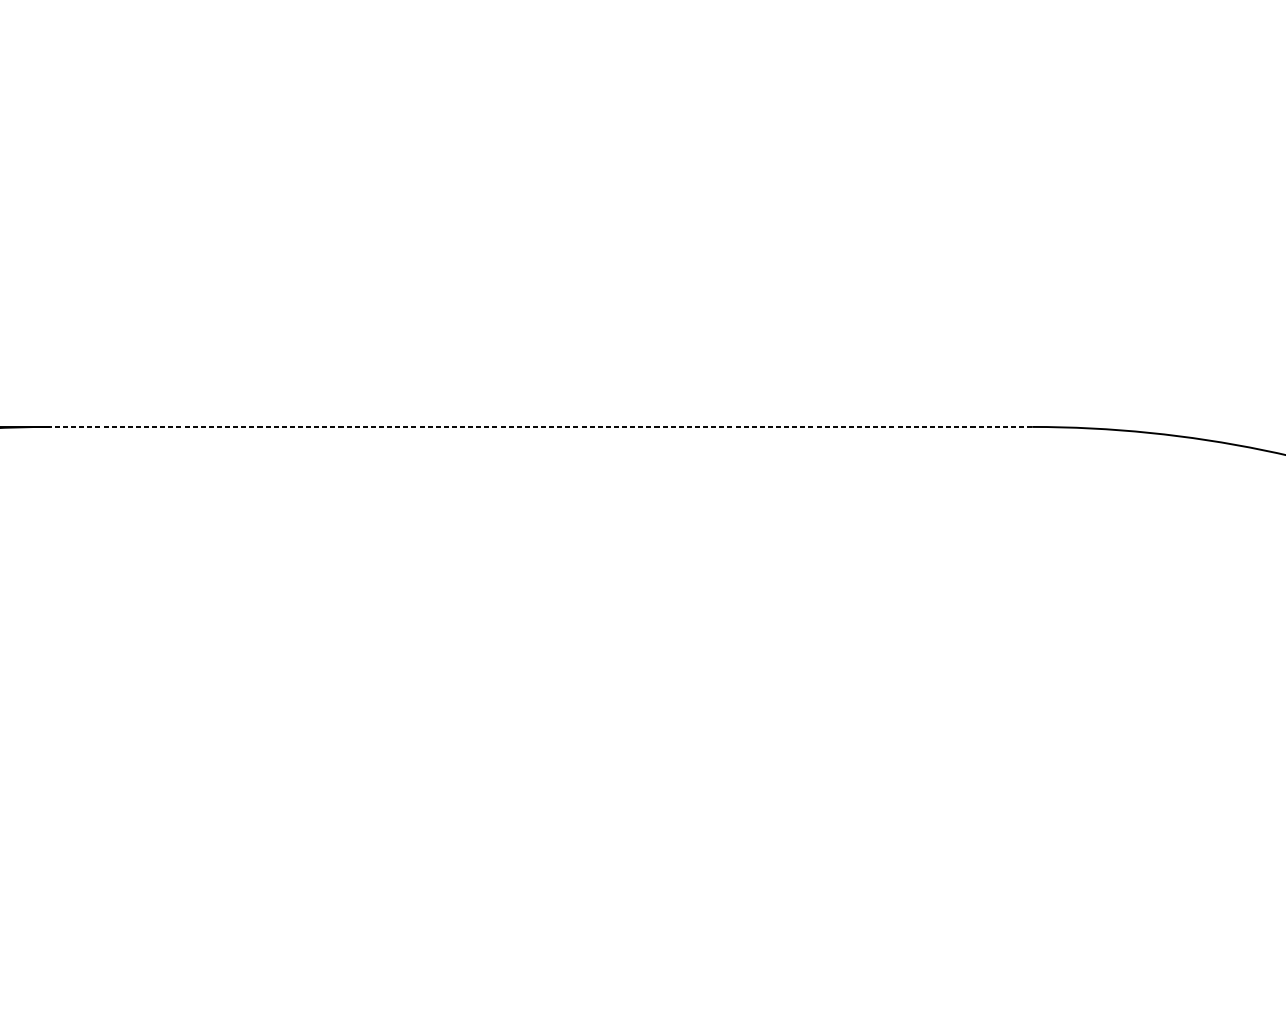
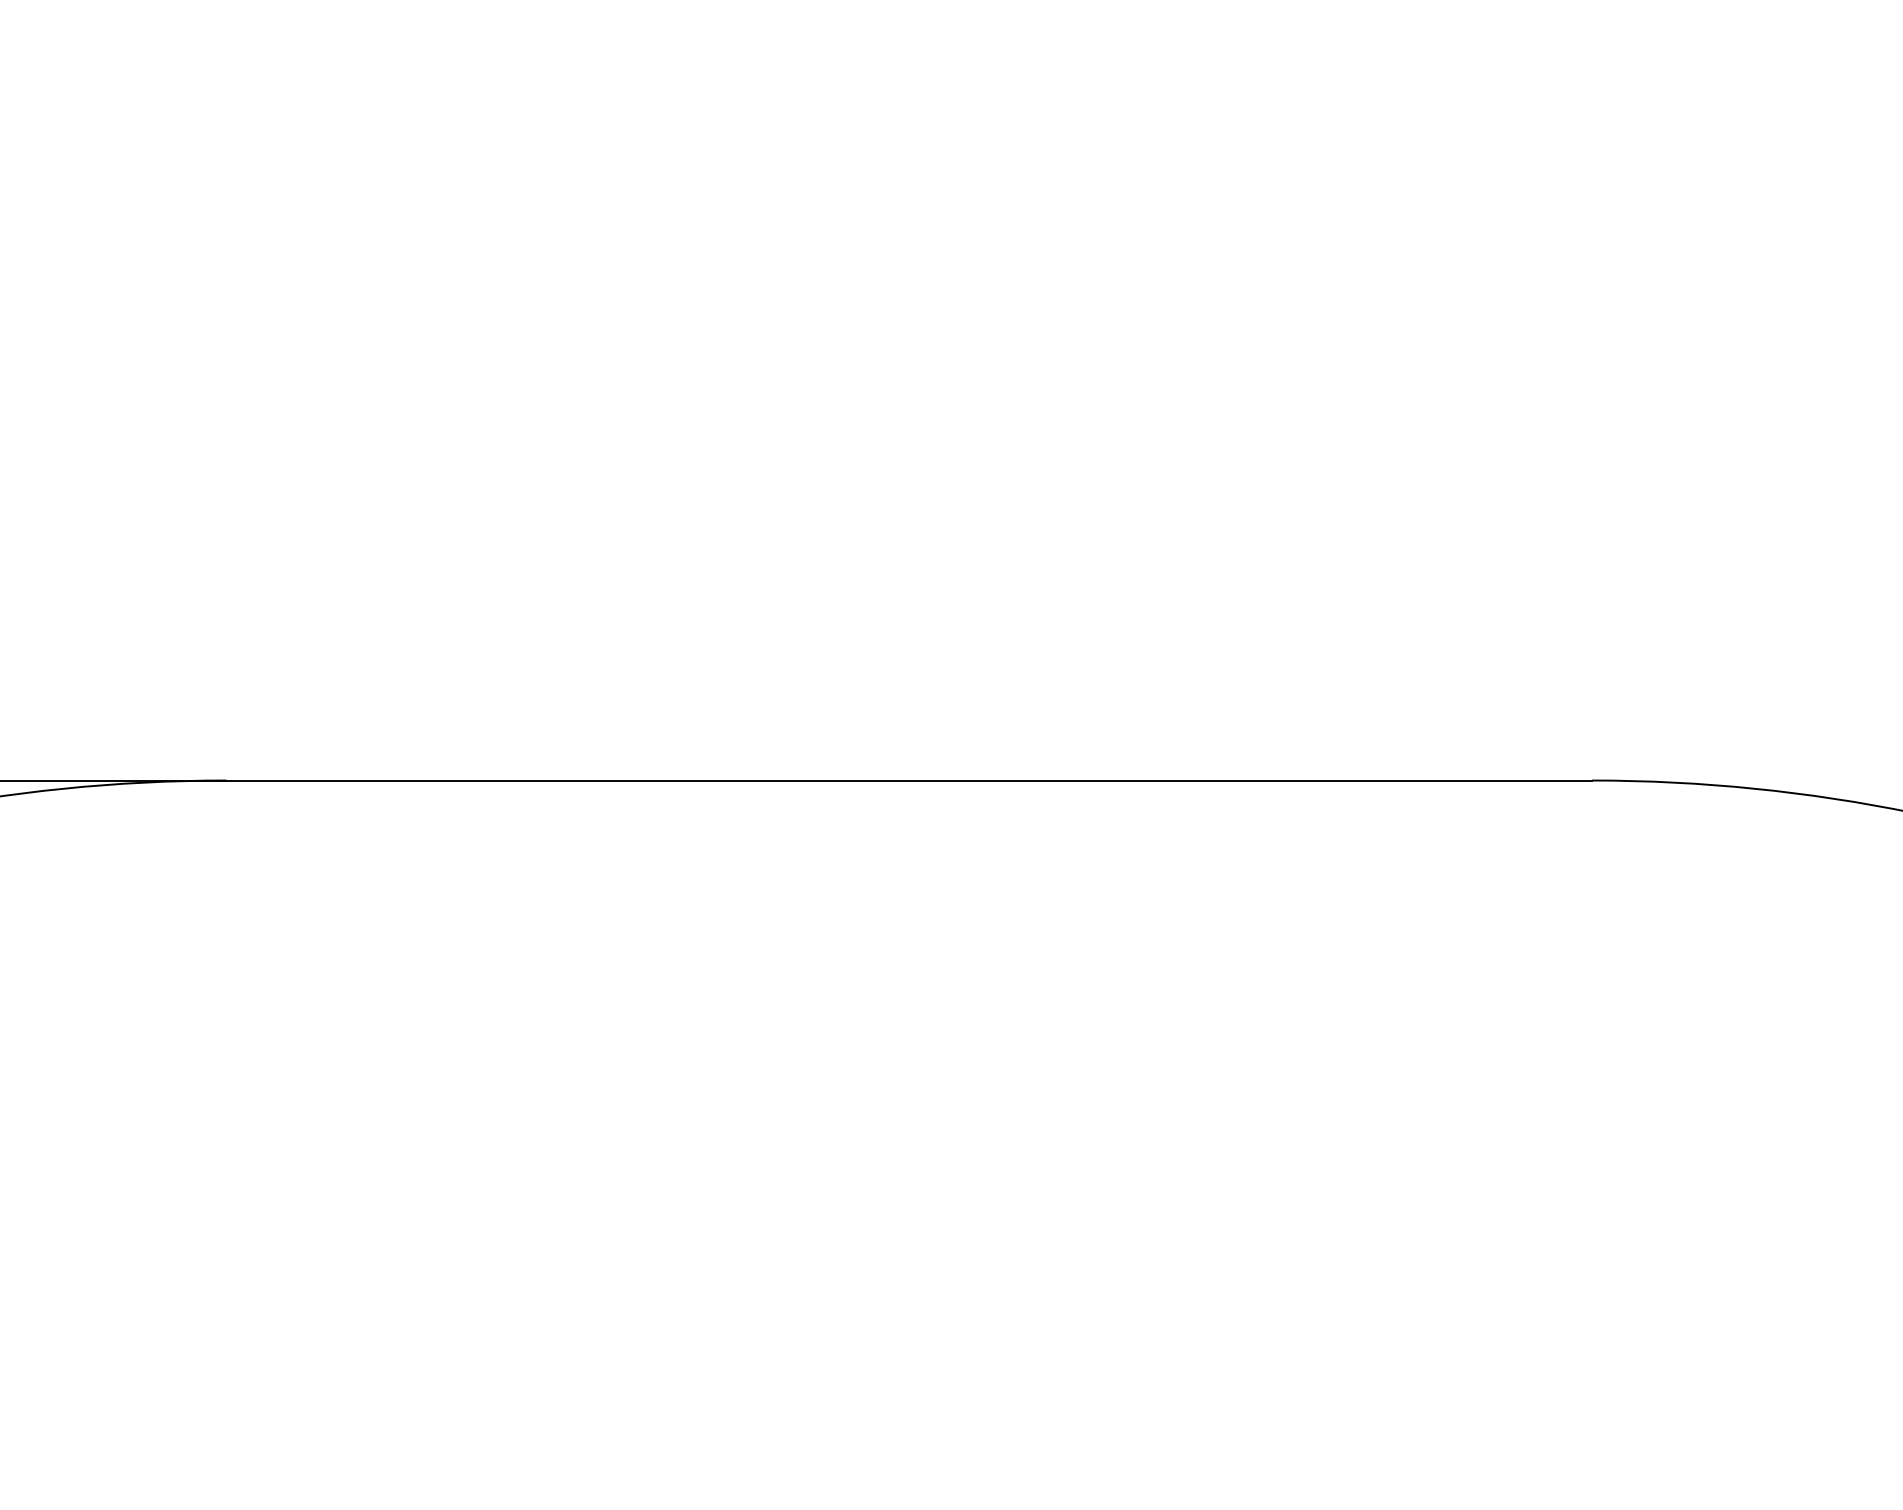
line: (540, 426) -> (909, 780), dashed -> solid

